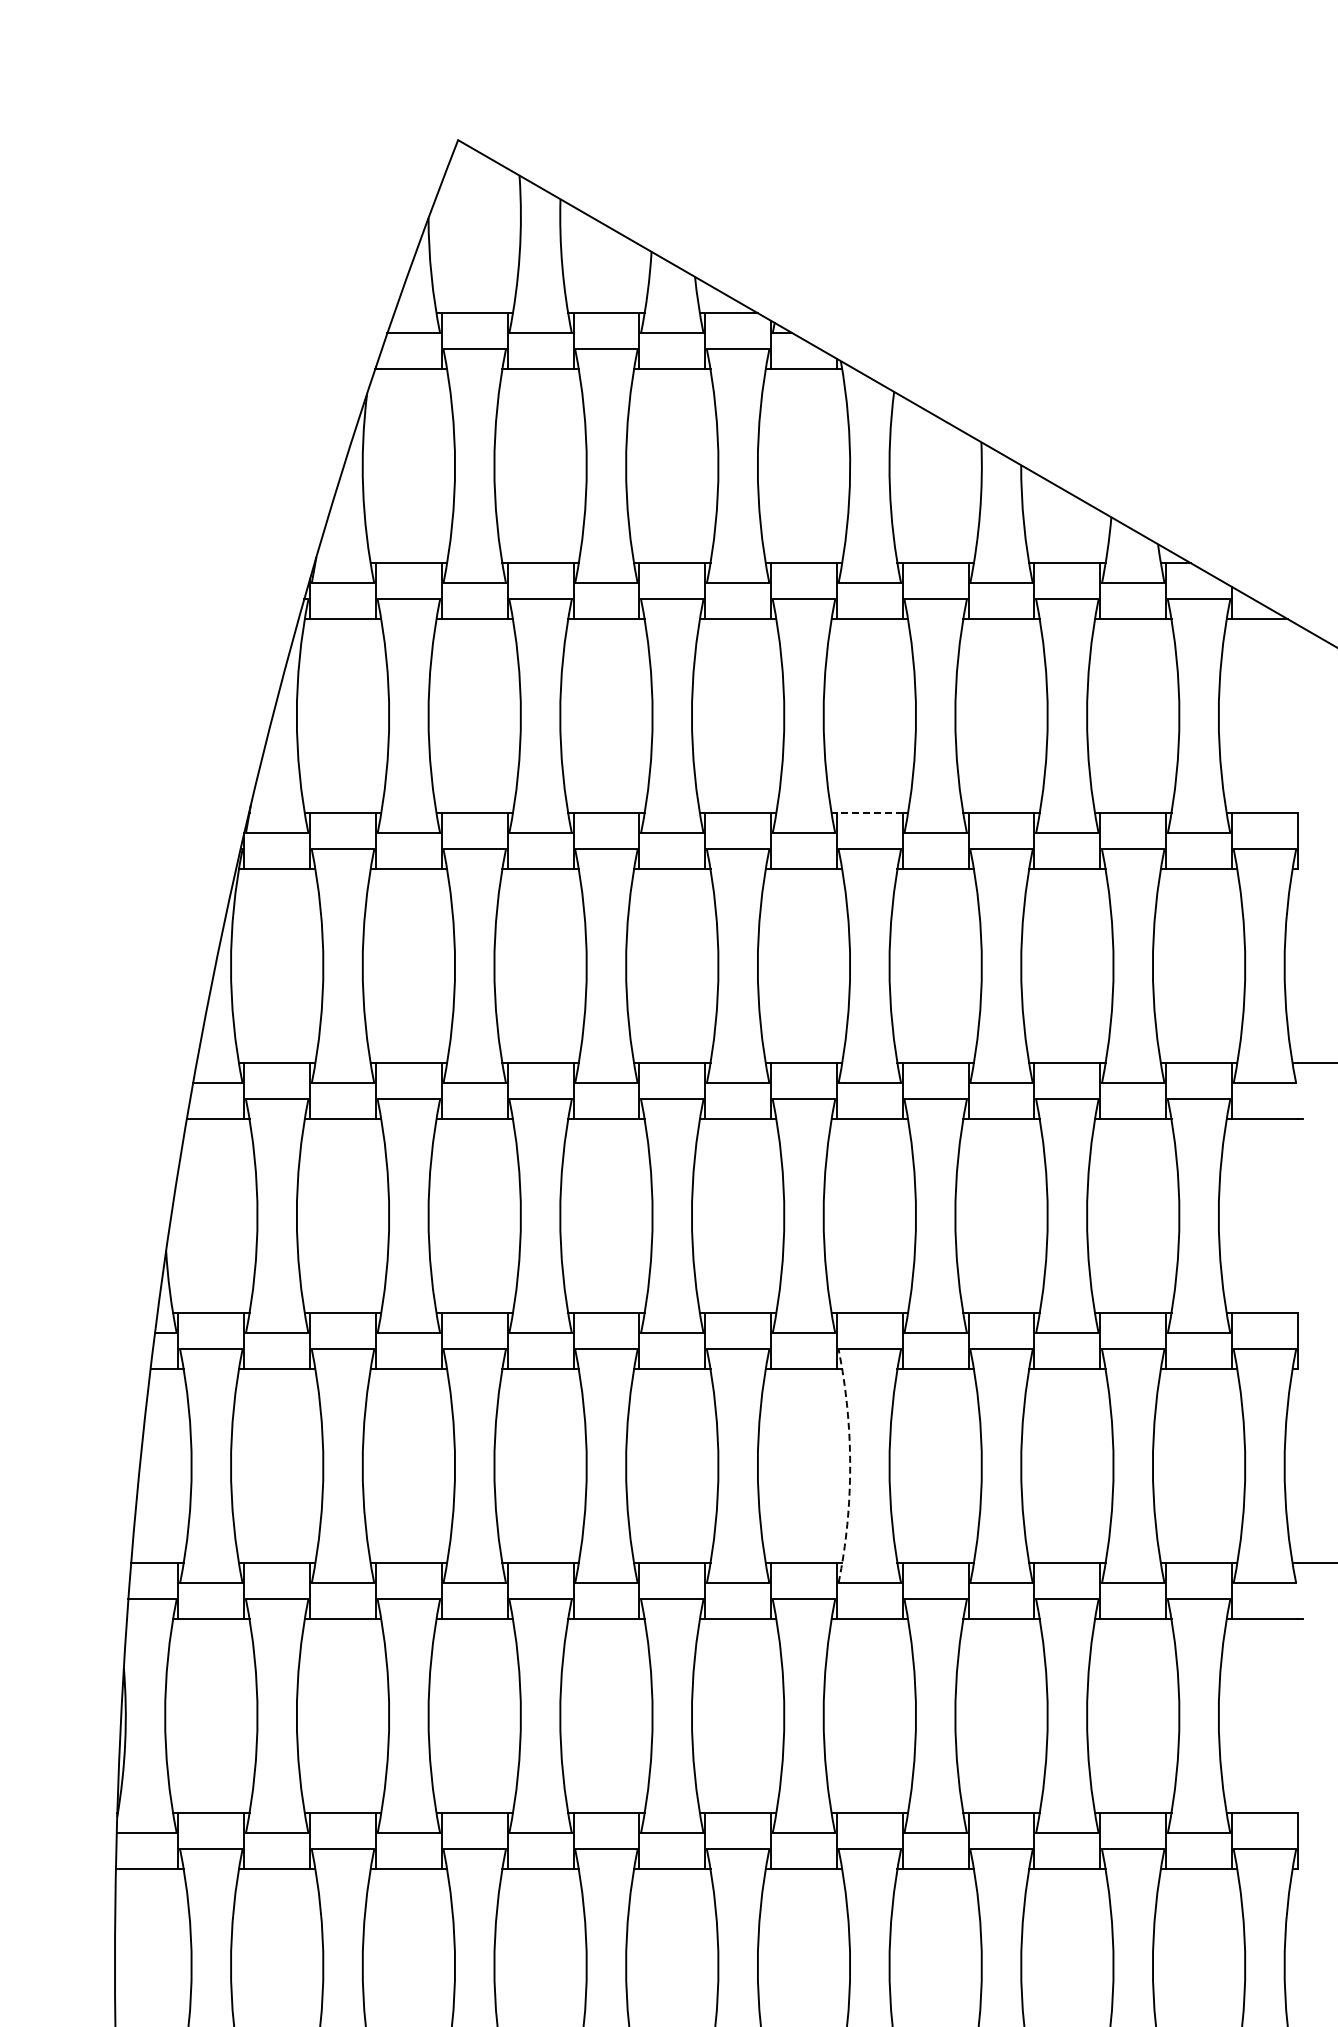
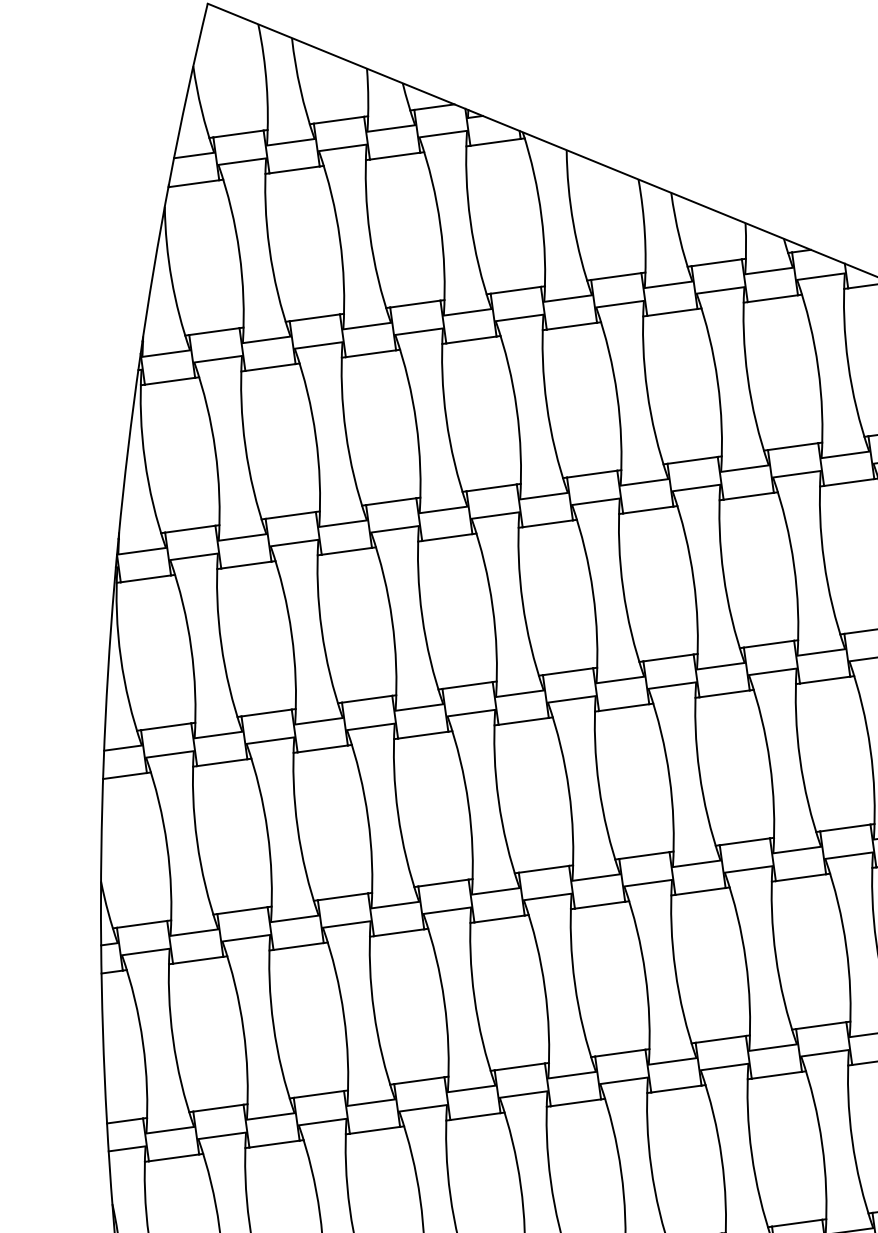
line: (869, 813) -> (591, 474), dashed -> solid
arc: (850, 1466) -> (645, 974), dashed -> solid

